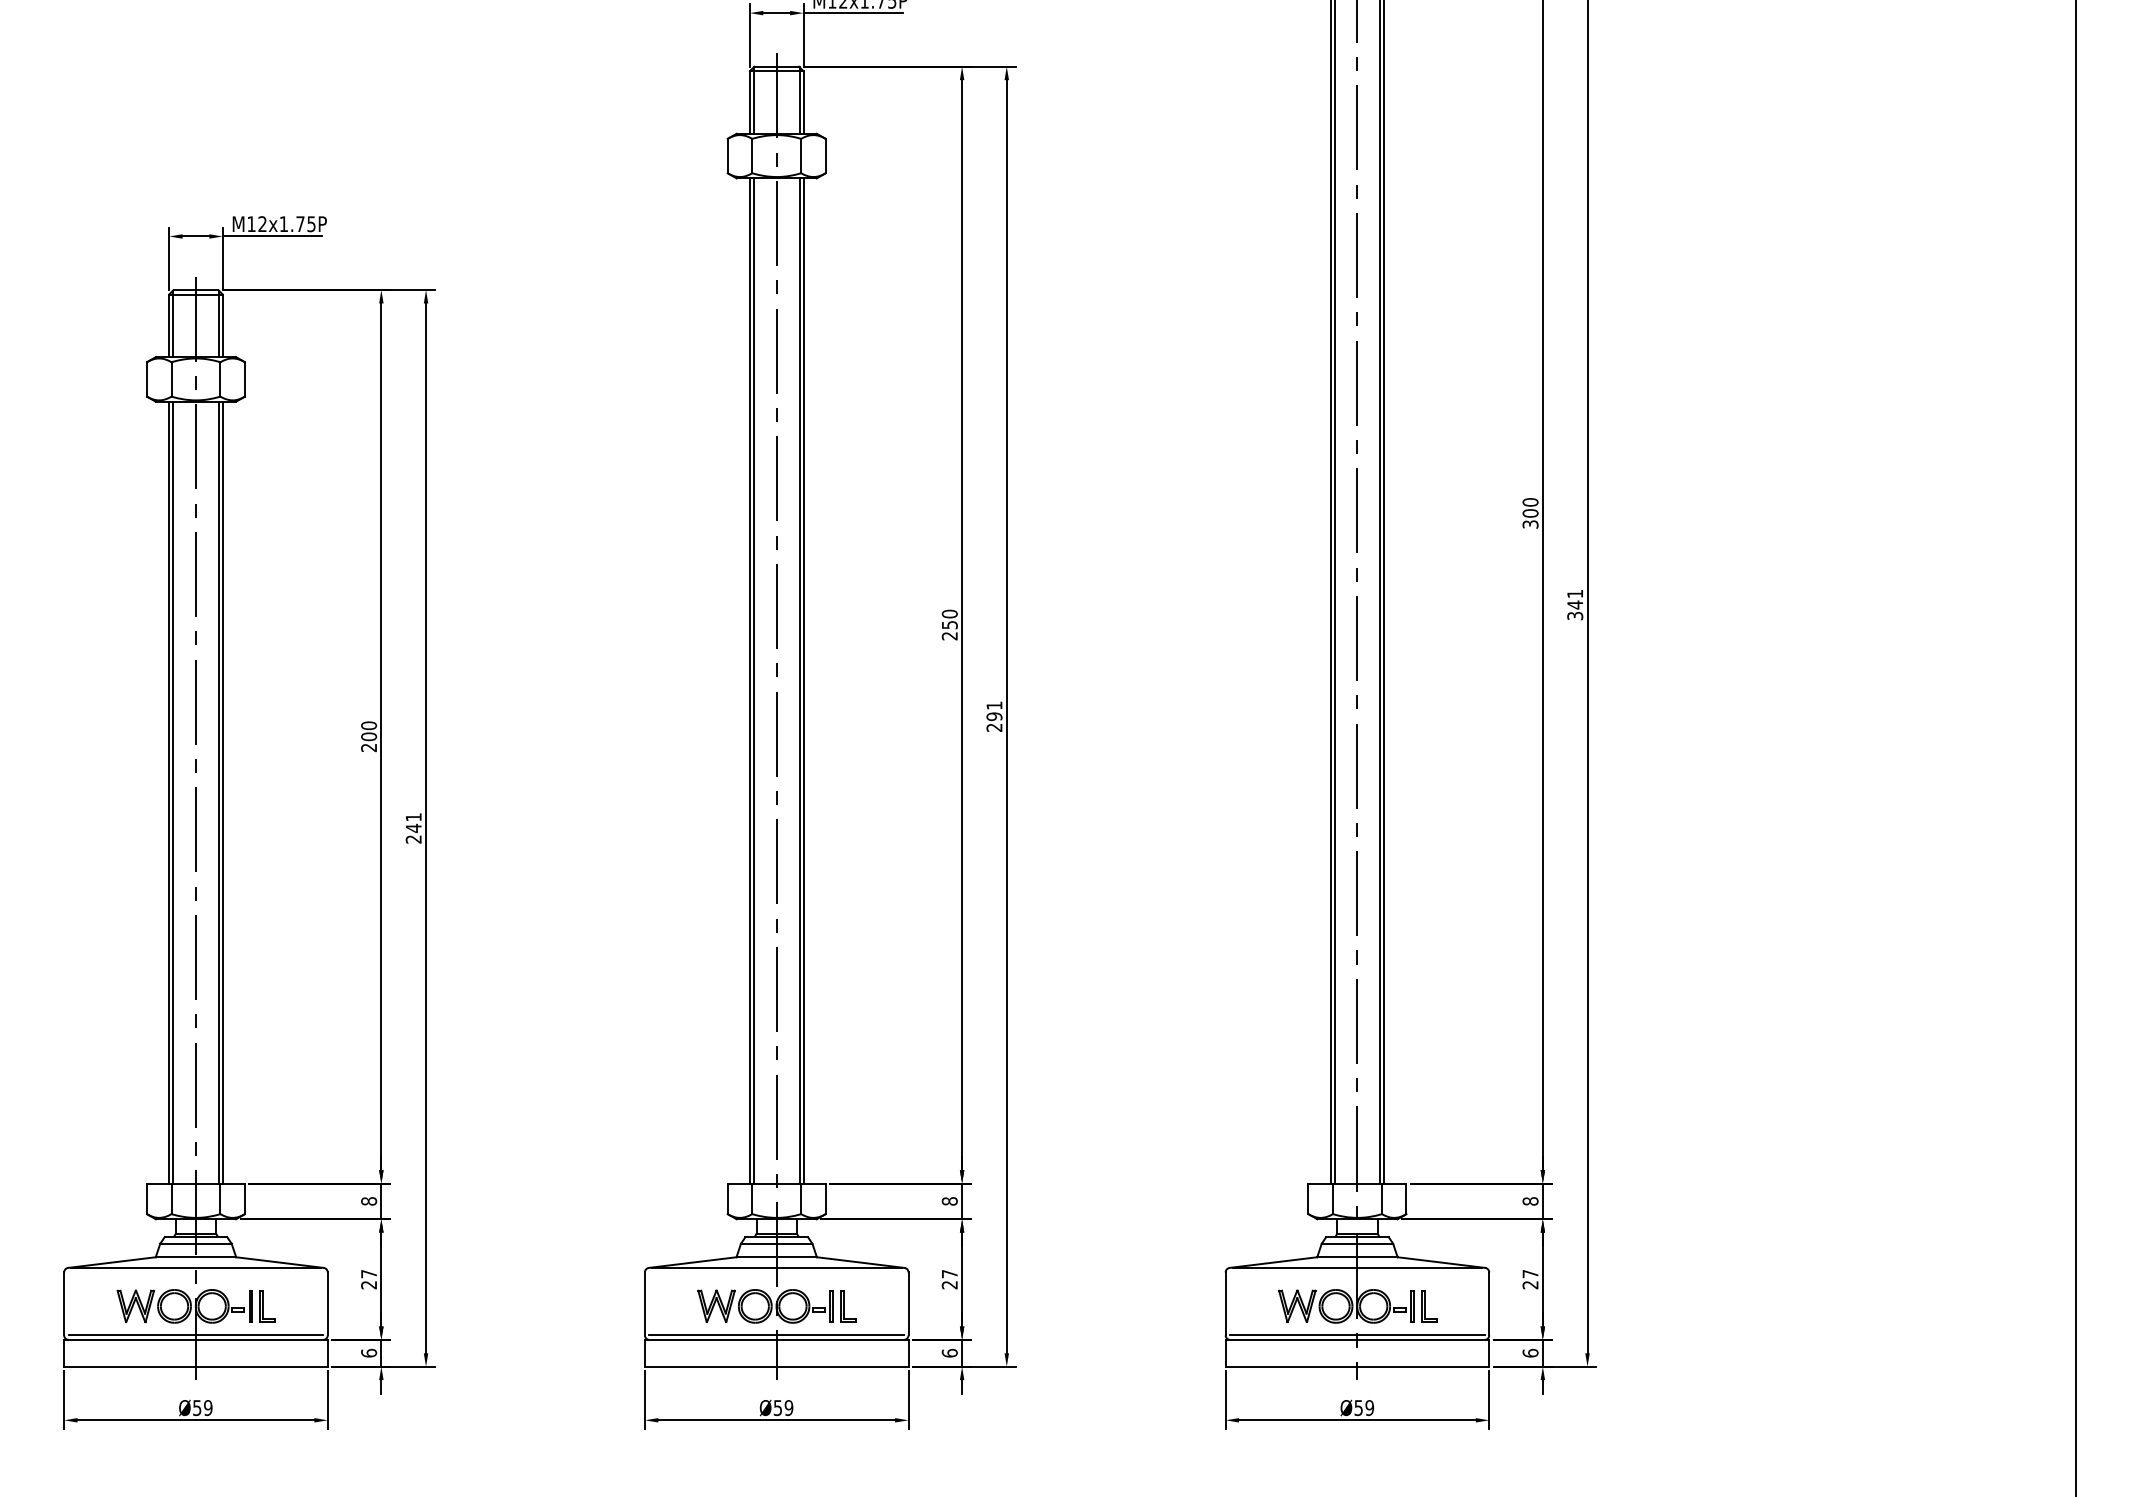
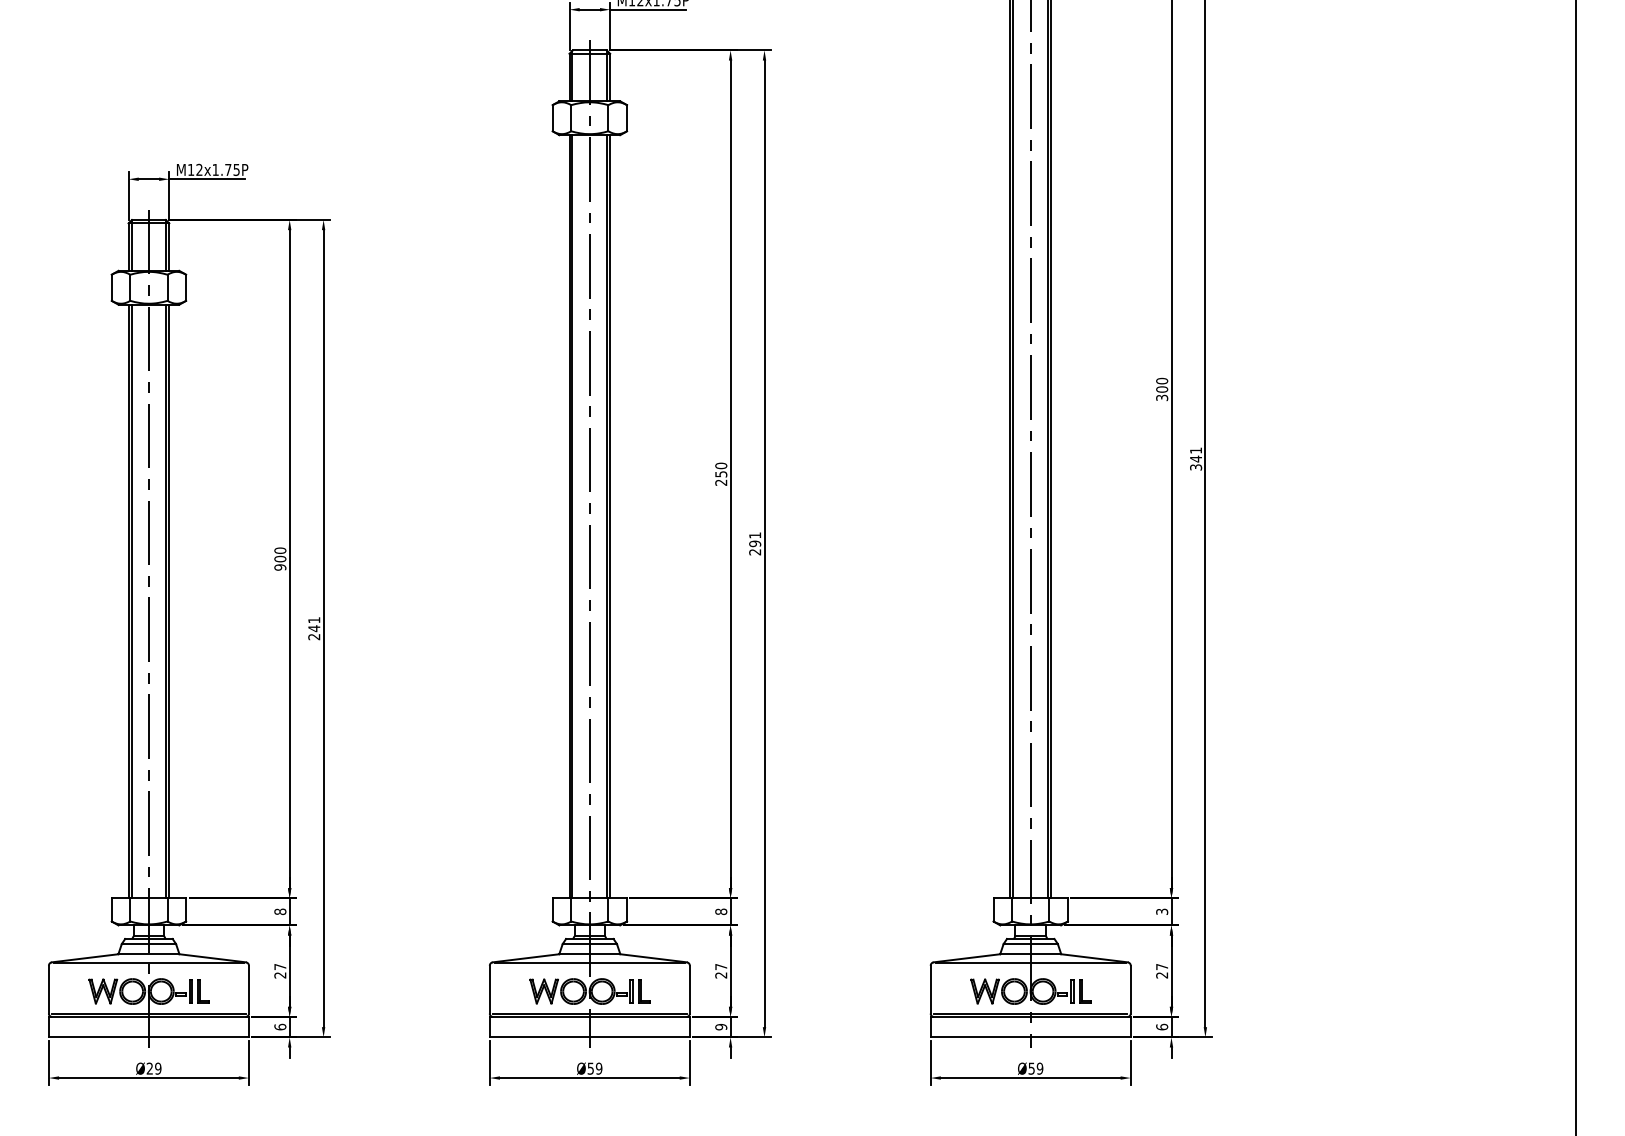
text: (369, 747) -> (280, 567), 200 -> 900
text: (1530, 1201) -> (1162, 911), 8 -> 3
text: (949, 1352) -> (721, 1026), 6 -> 9
text: (197, 1408) -> (150, 1069), Ø59 -> Ø29

